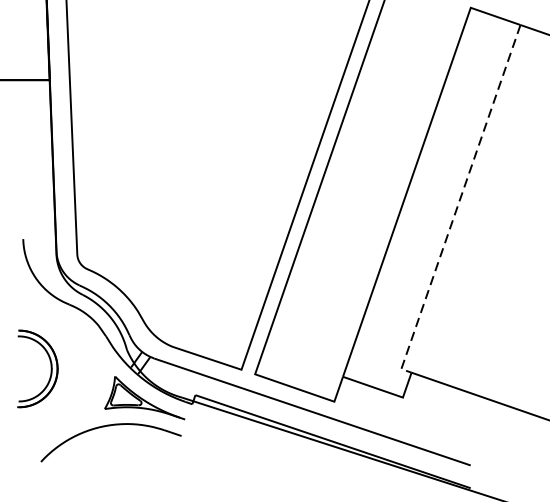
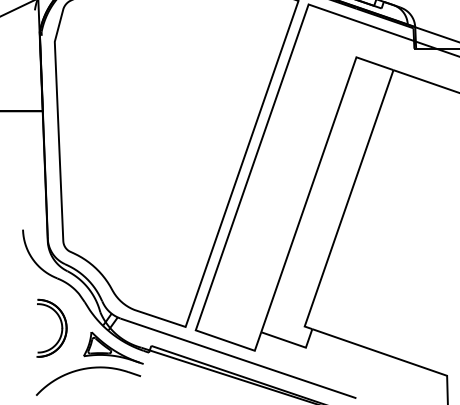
line: (458, 204) -> (347, 203), dashed -> solid
part: (49, 362) -> (60, 323), moved

